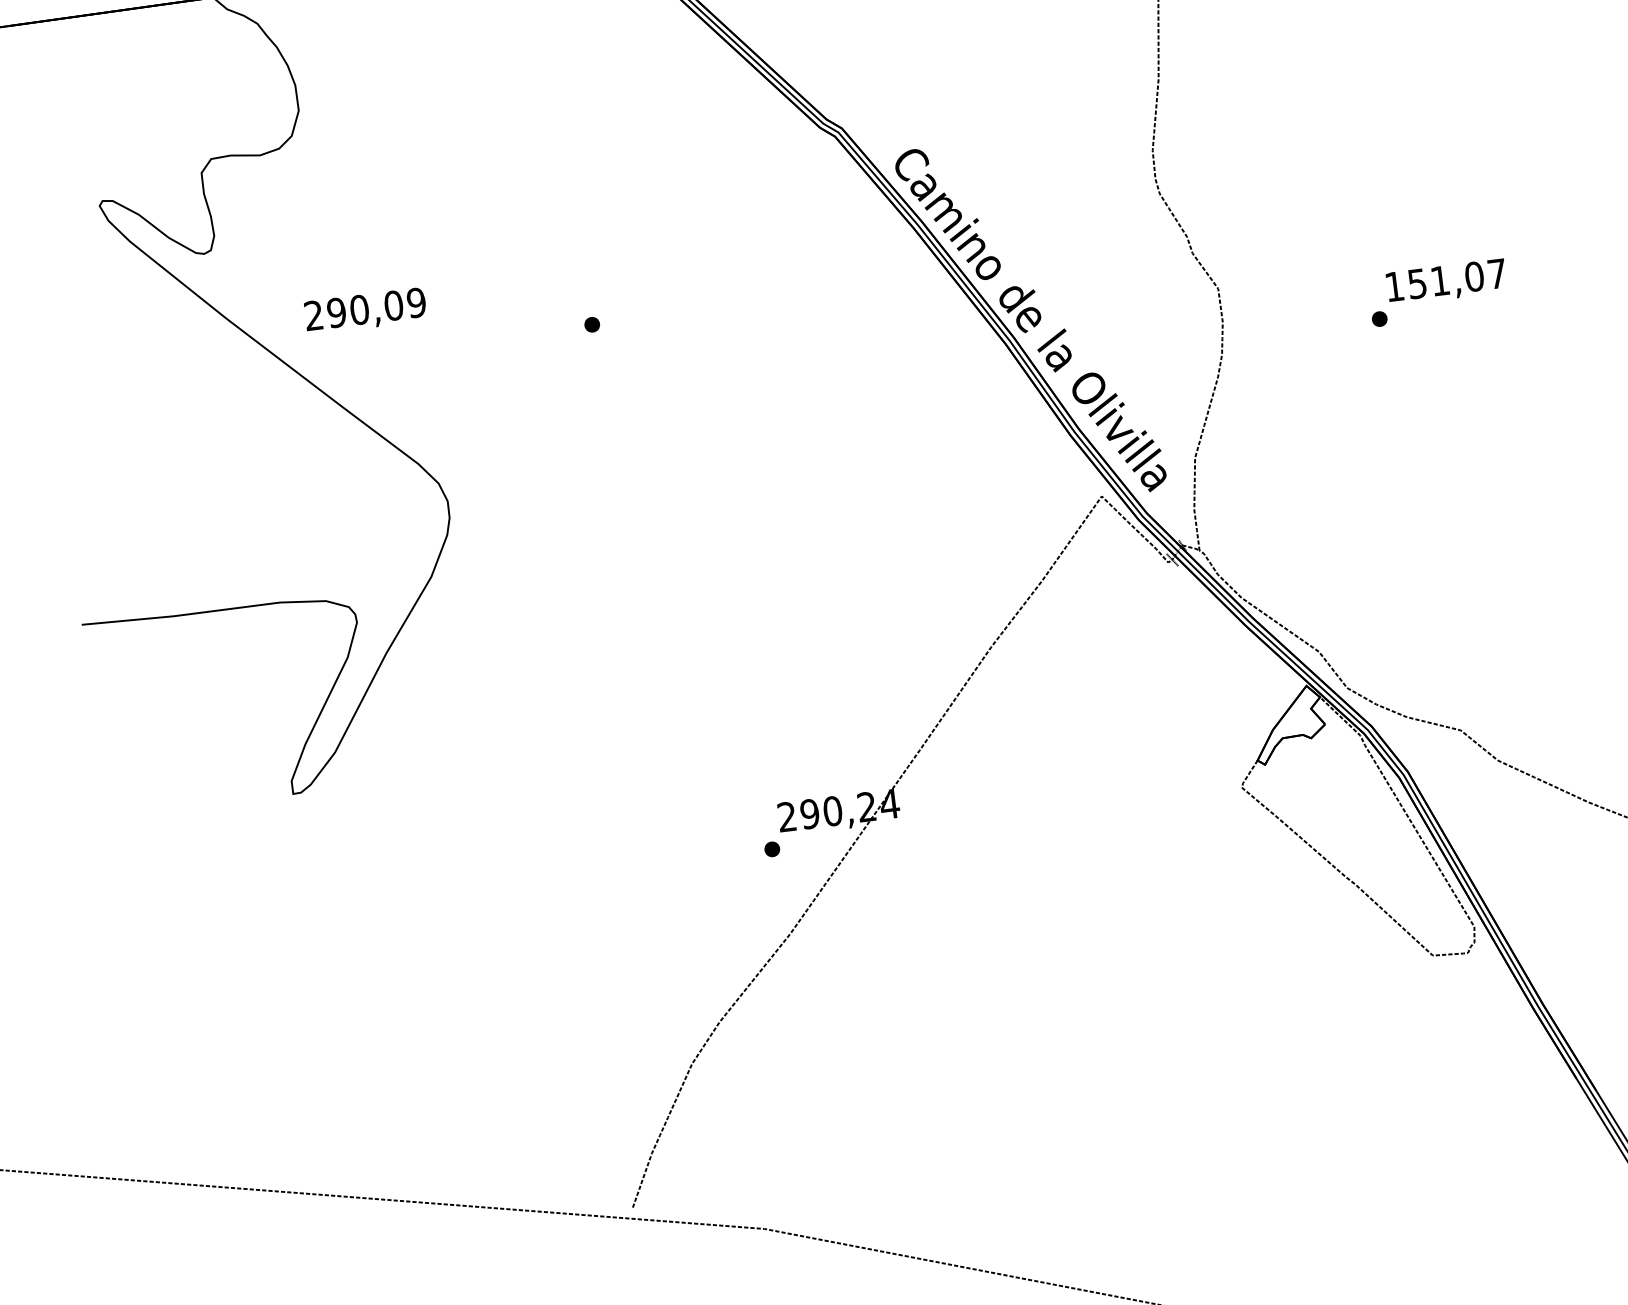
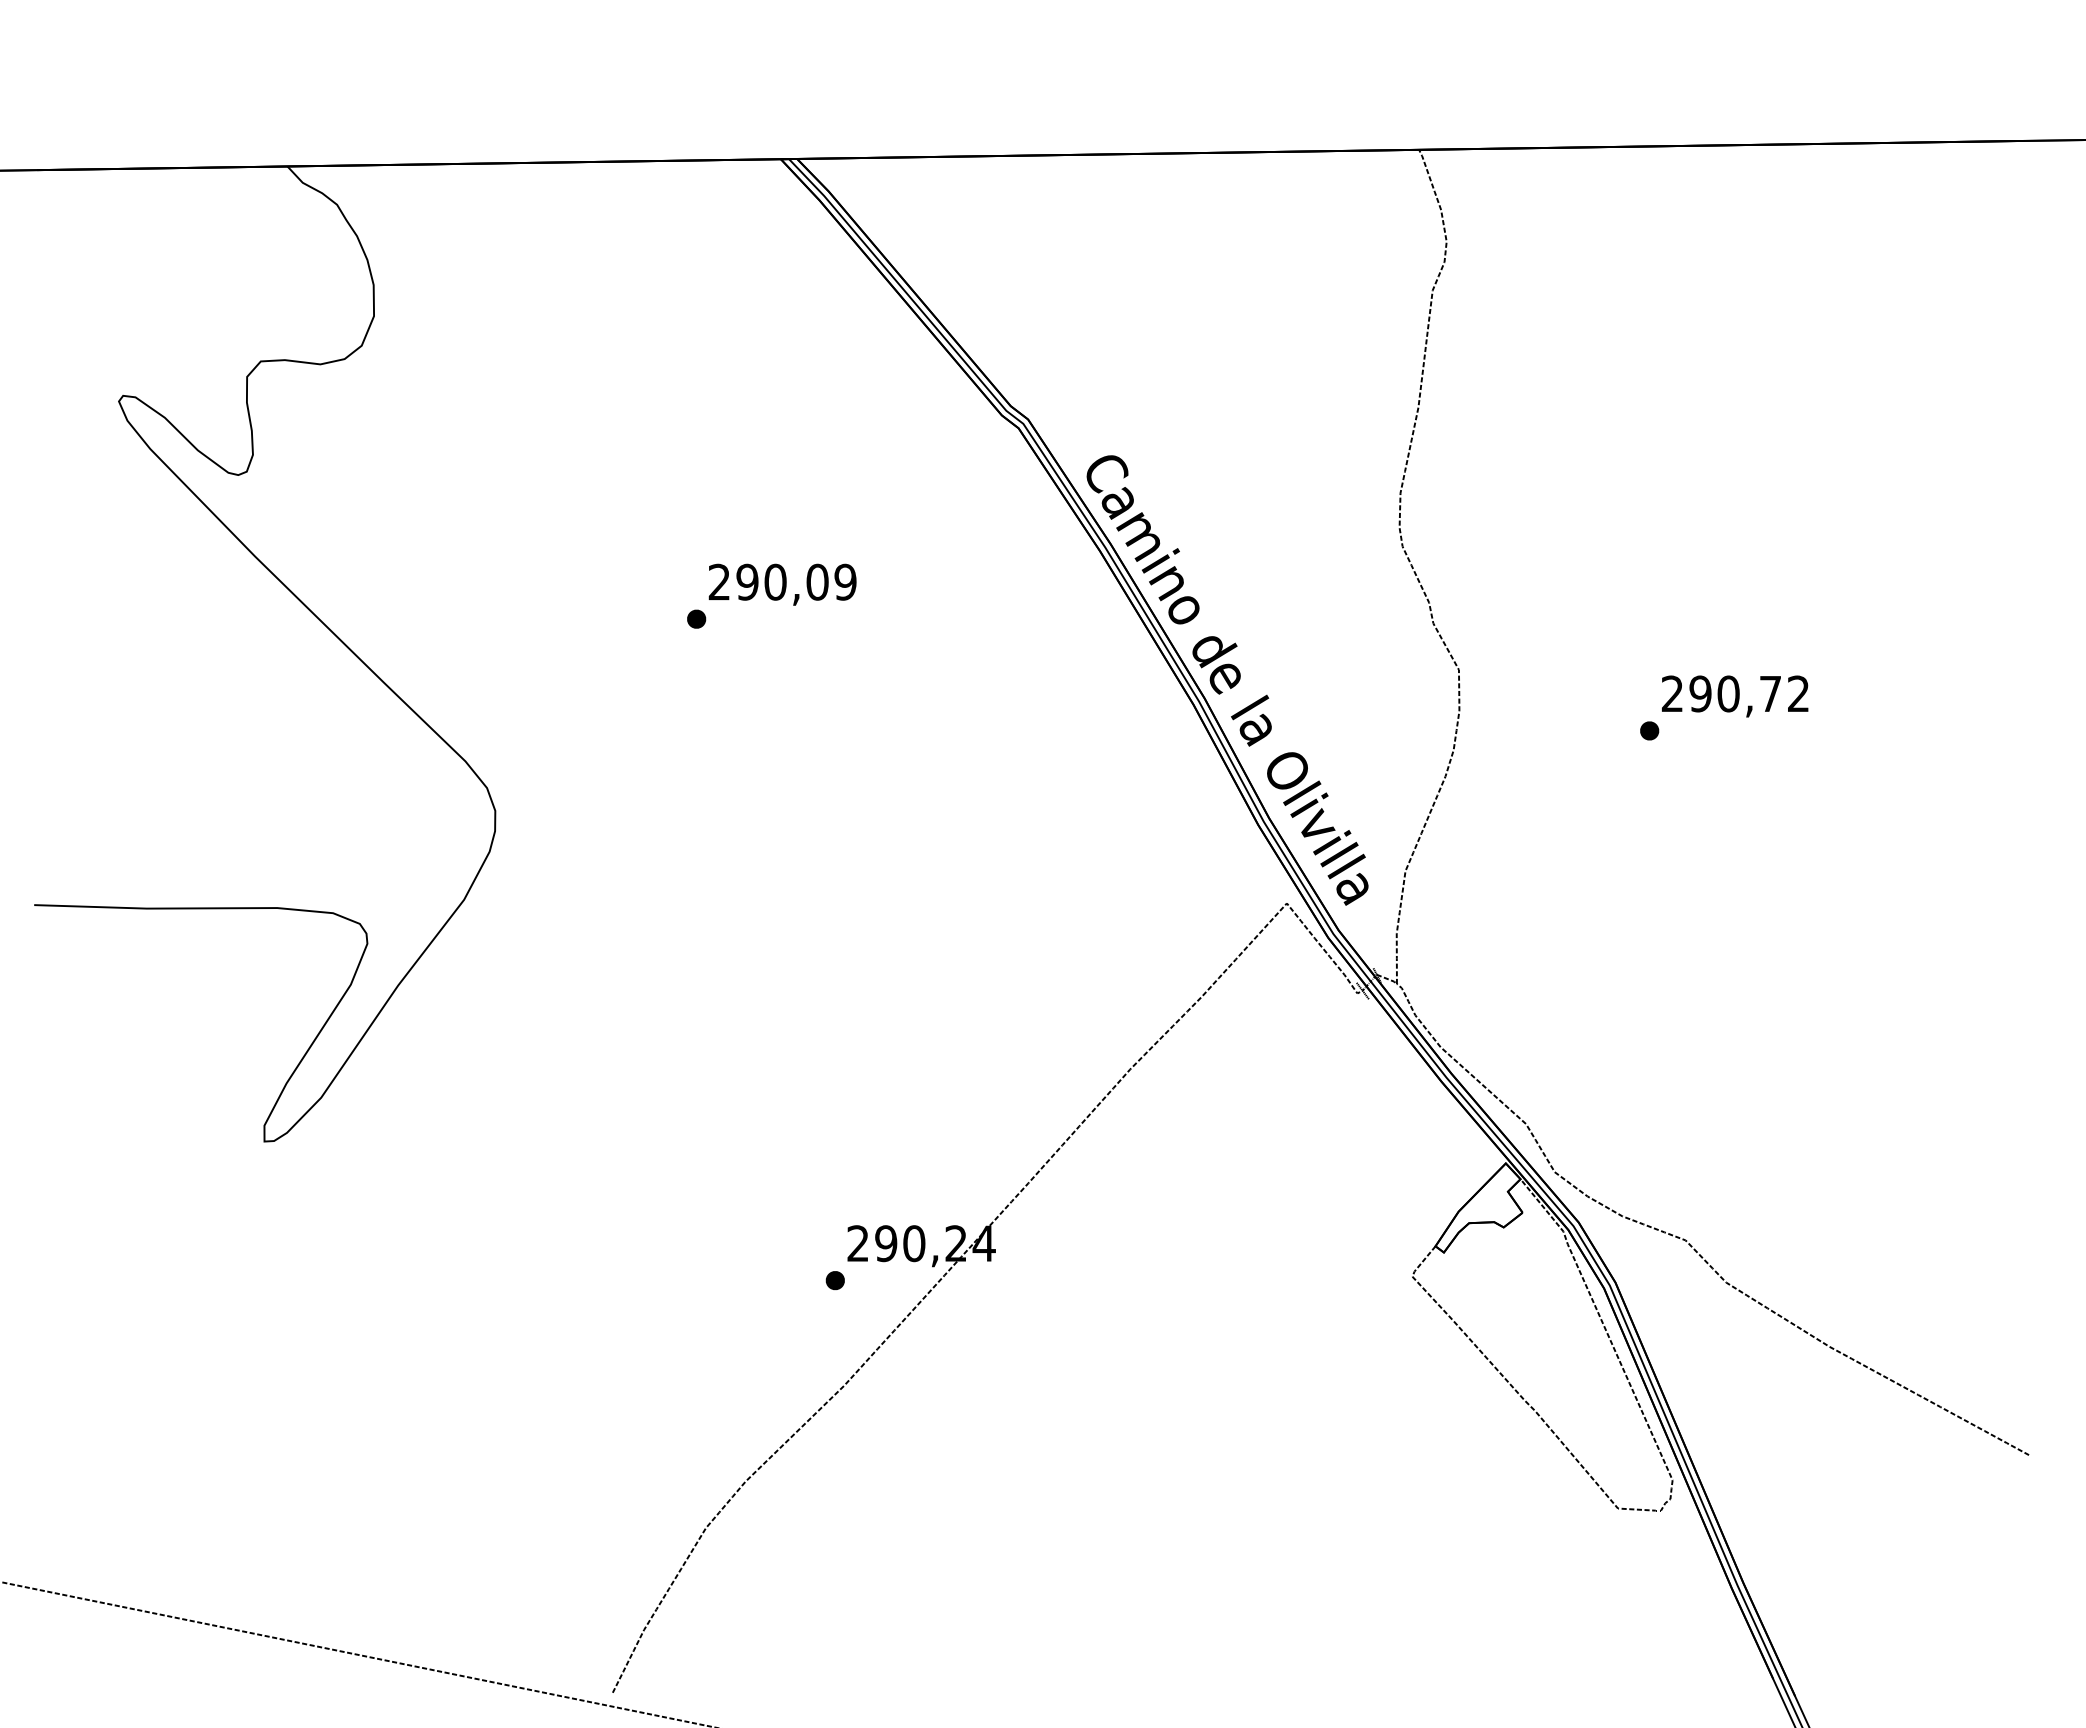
text: (1445, 280) -> (1734, 693), 151,07 -> 290,72
text: (365, 311) -> (782, 584), moved

